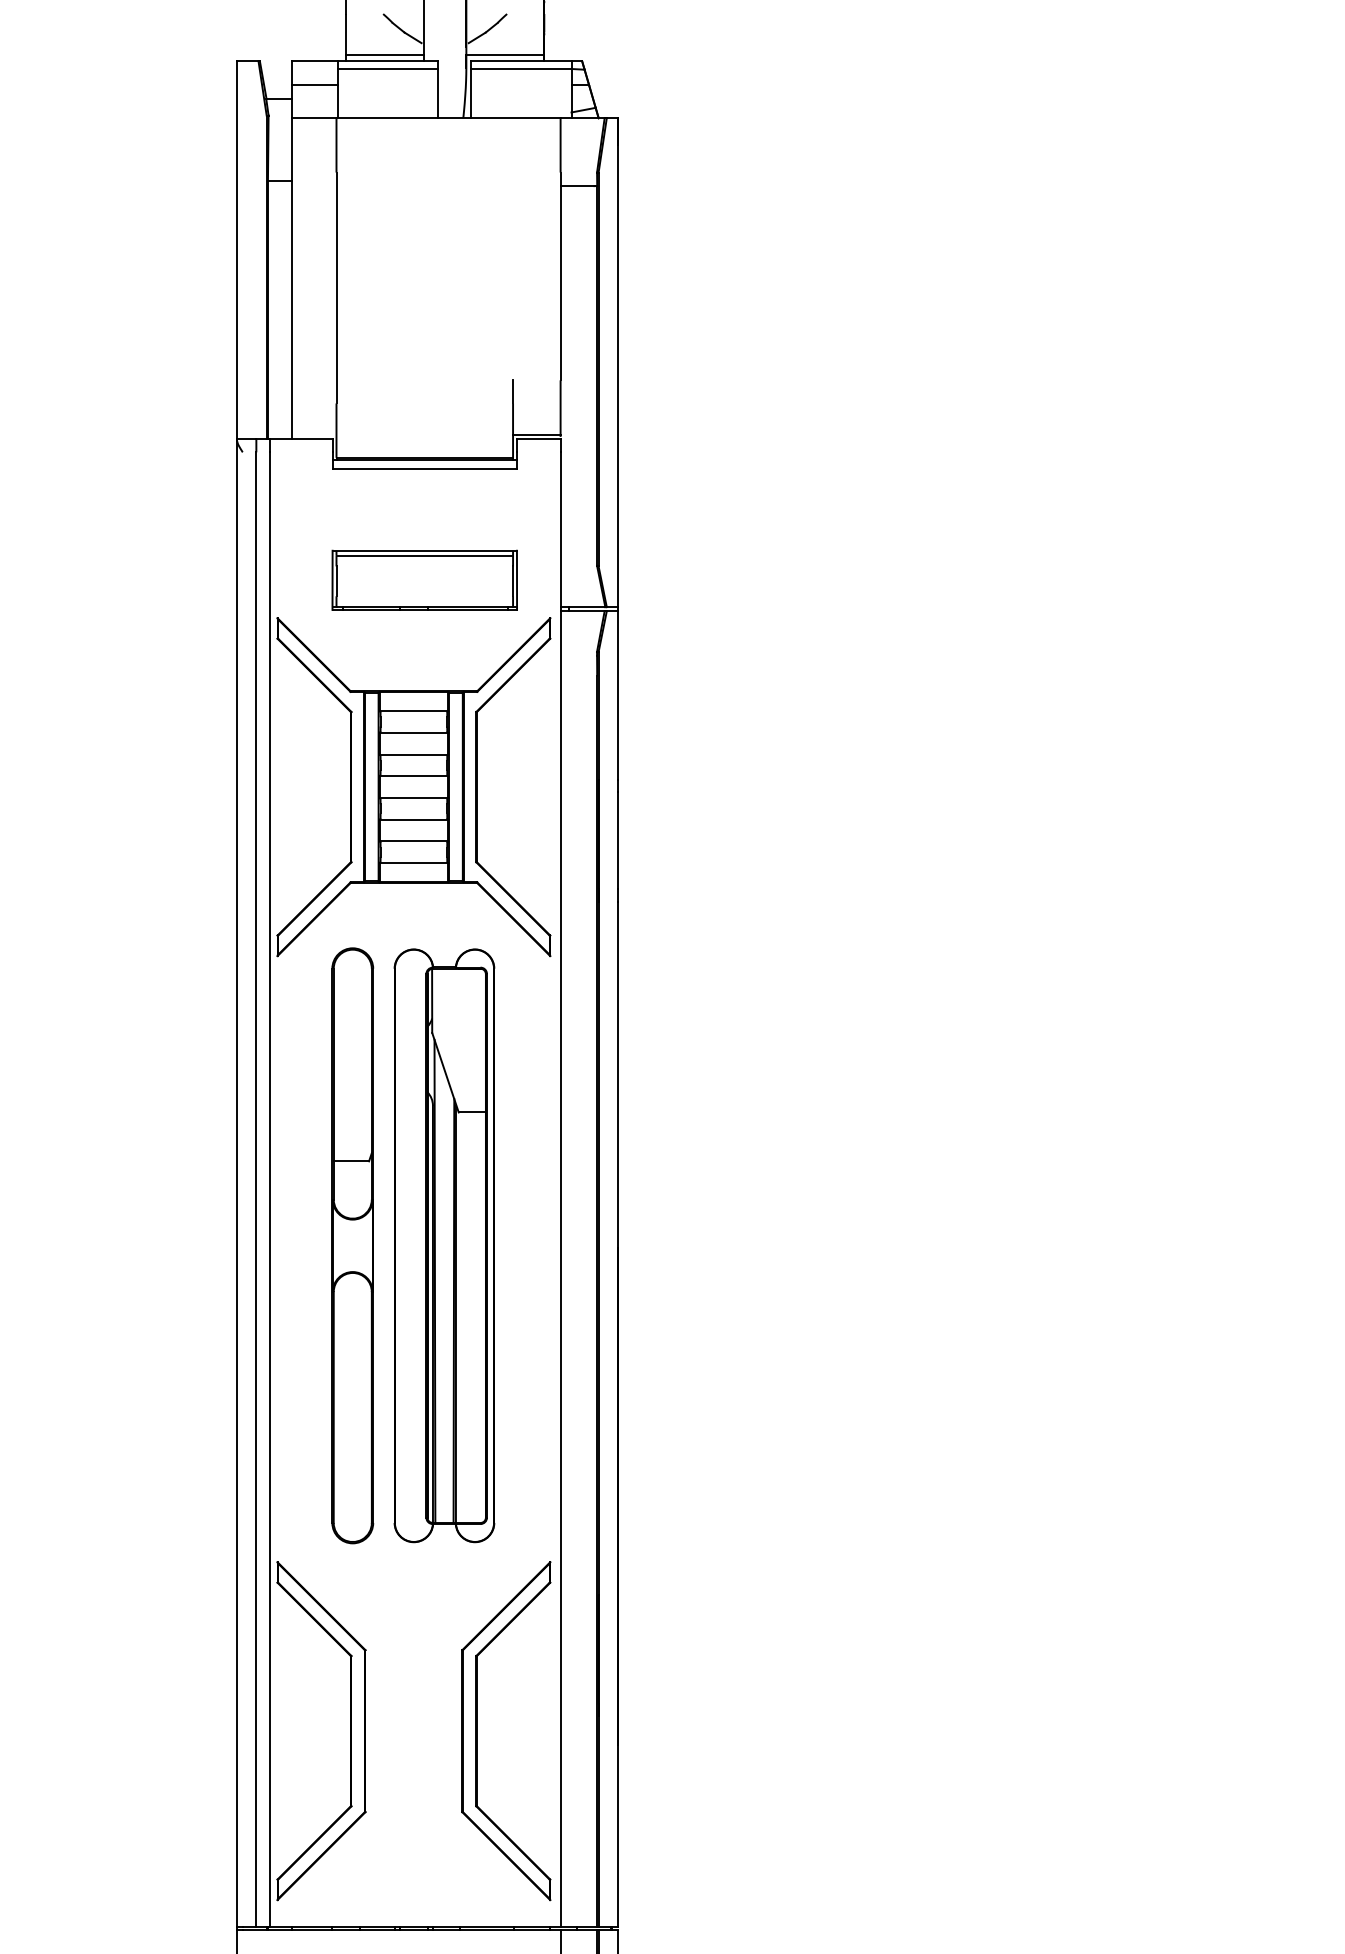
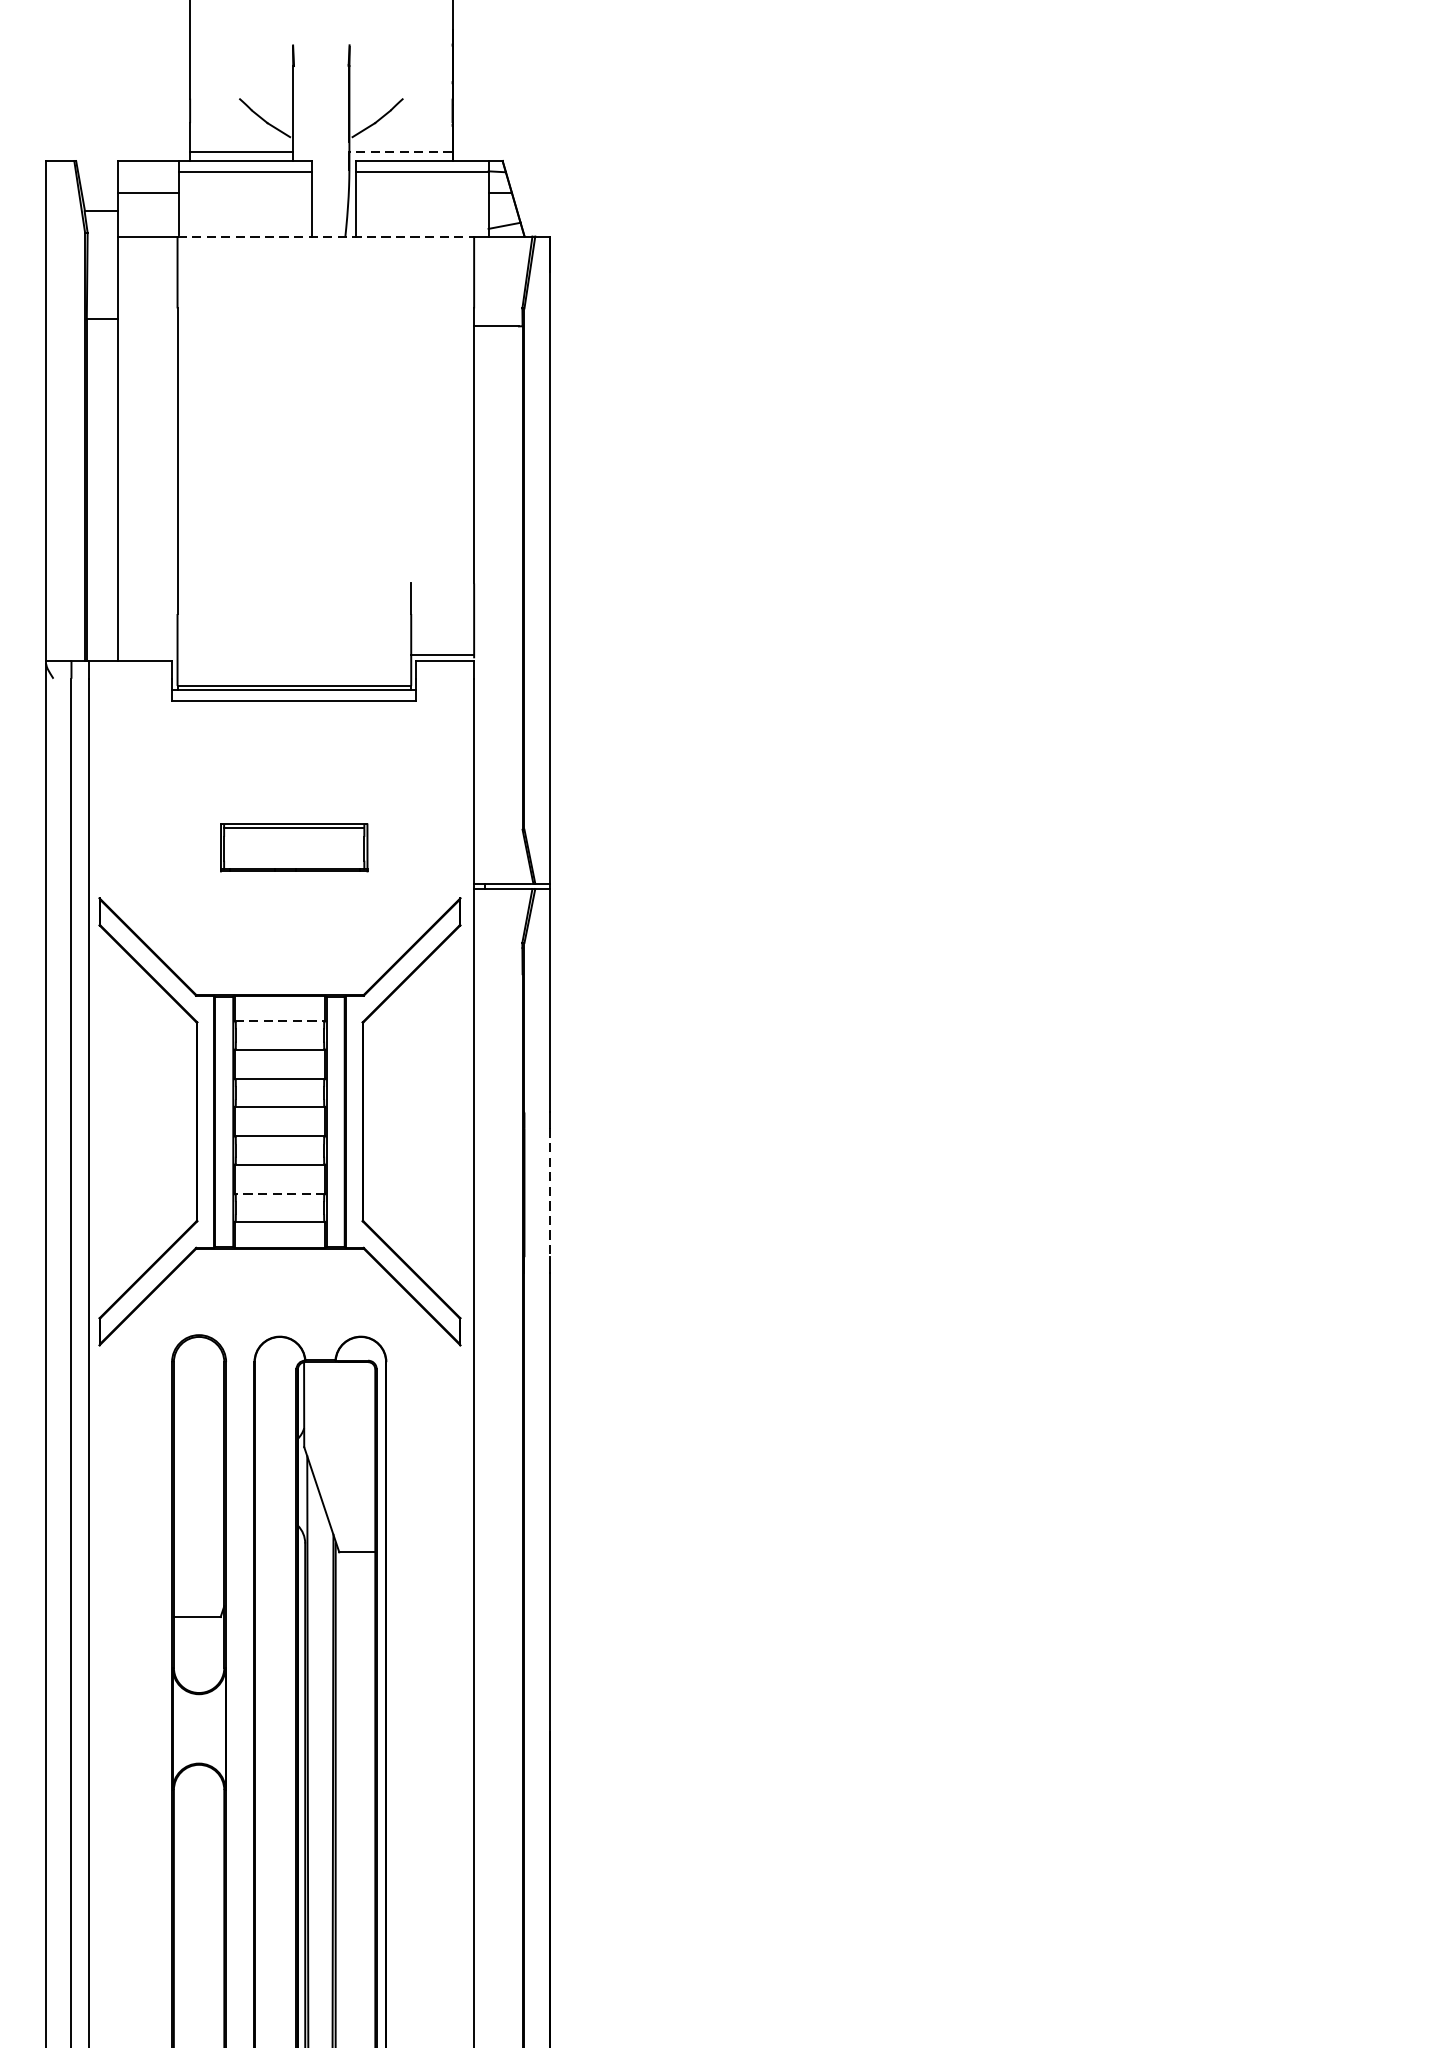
line: (505, 54) -> (401, 152), solid -> dashed
line: (449, 118) -> (327, 236), solid -> dashed
part: (424, 579) -> (294, 847), size x0.6
line: (414, 711) -> (280, 1021), solid -> dashed
line: (617, 840) -> (549, 1192), solid -> dashed
line: (413, 841) -> (279, 1193), solid -> dashed

